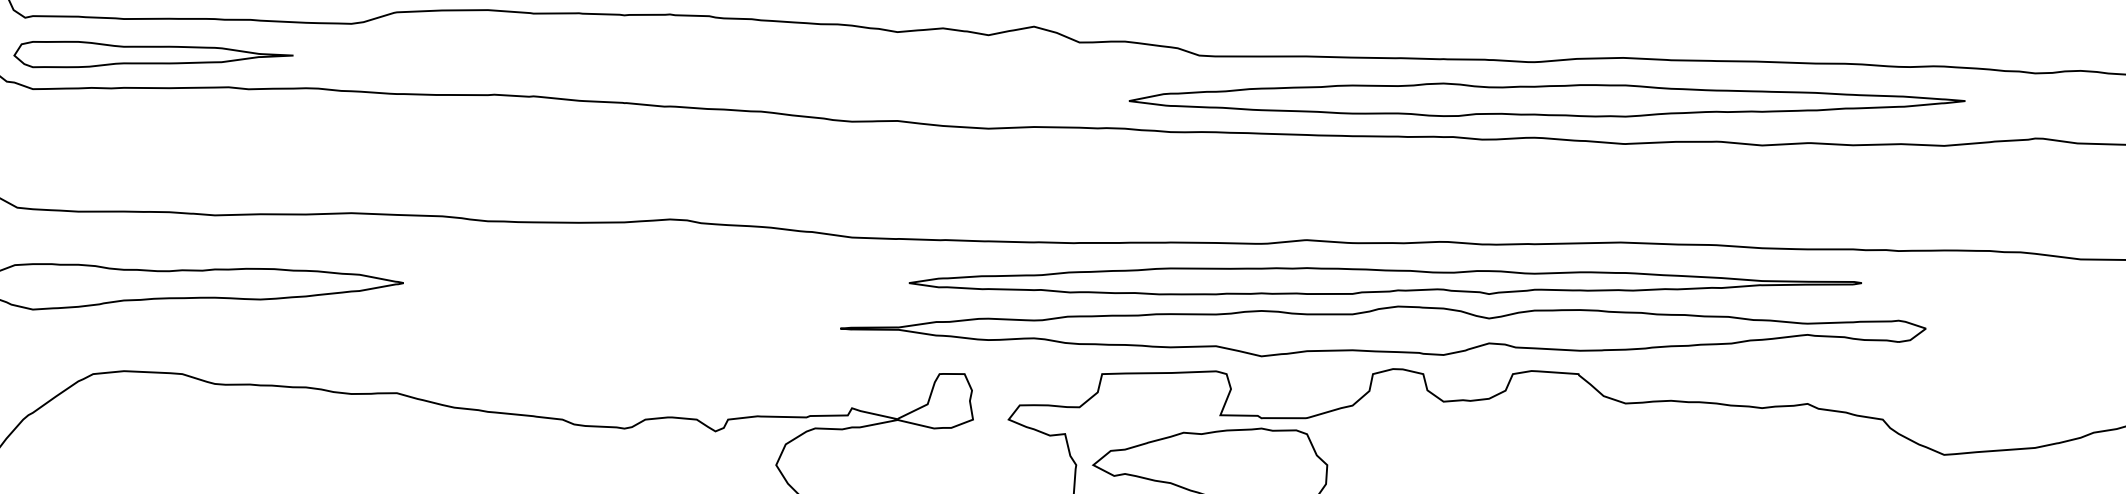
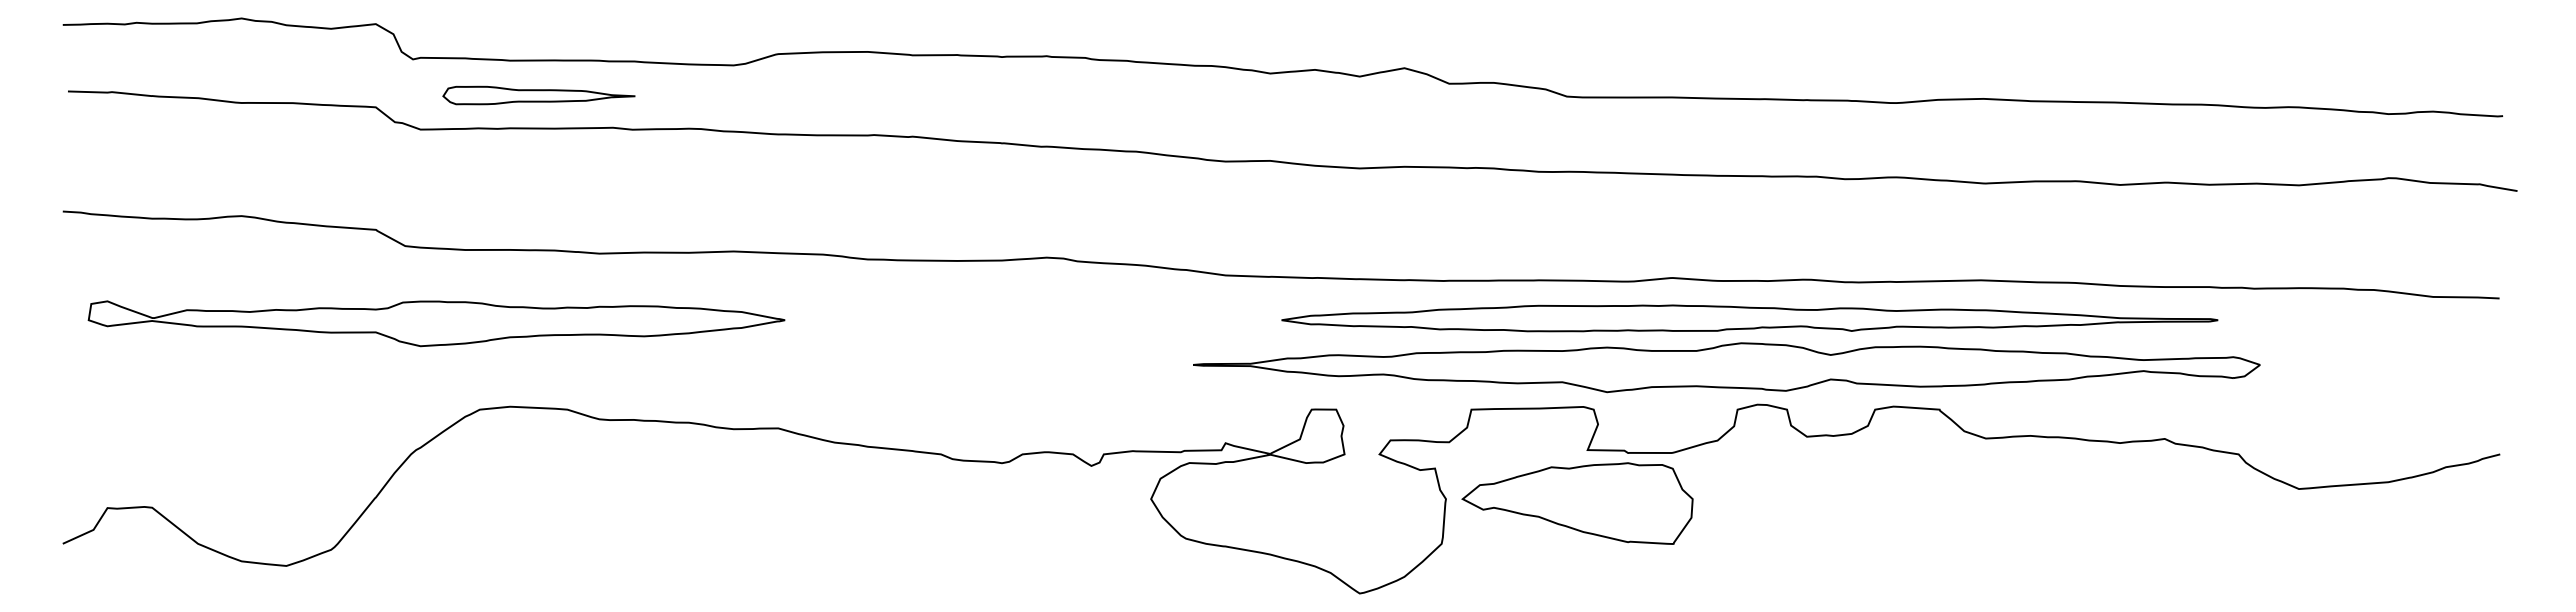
part: (152, 54) -> (538, 95), size x0.7
part: (1546, 100) -> (1908, 140), removed
part: (1383, 331) -> (1726, 367), moved

